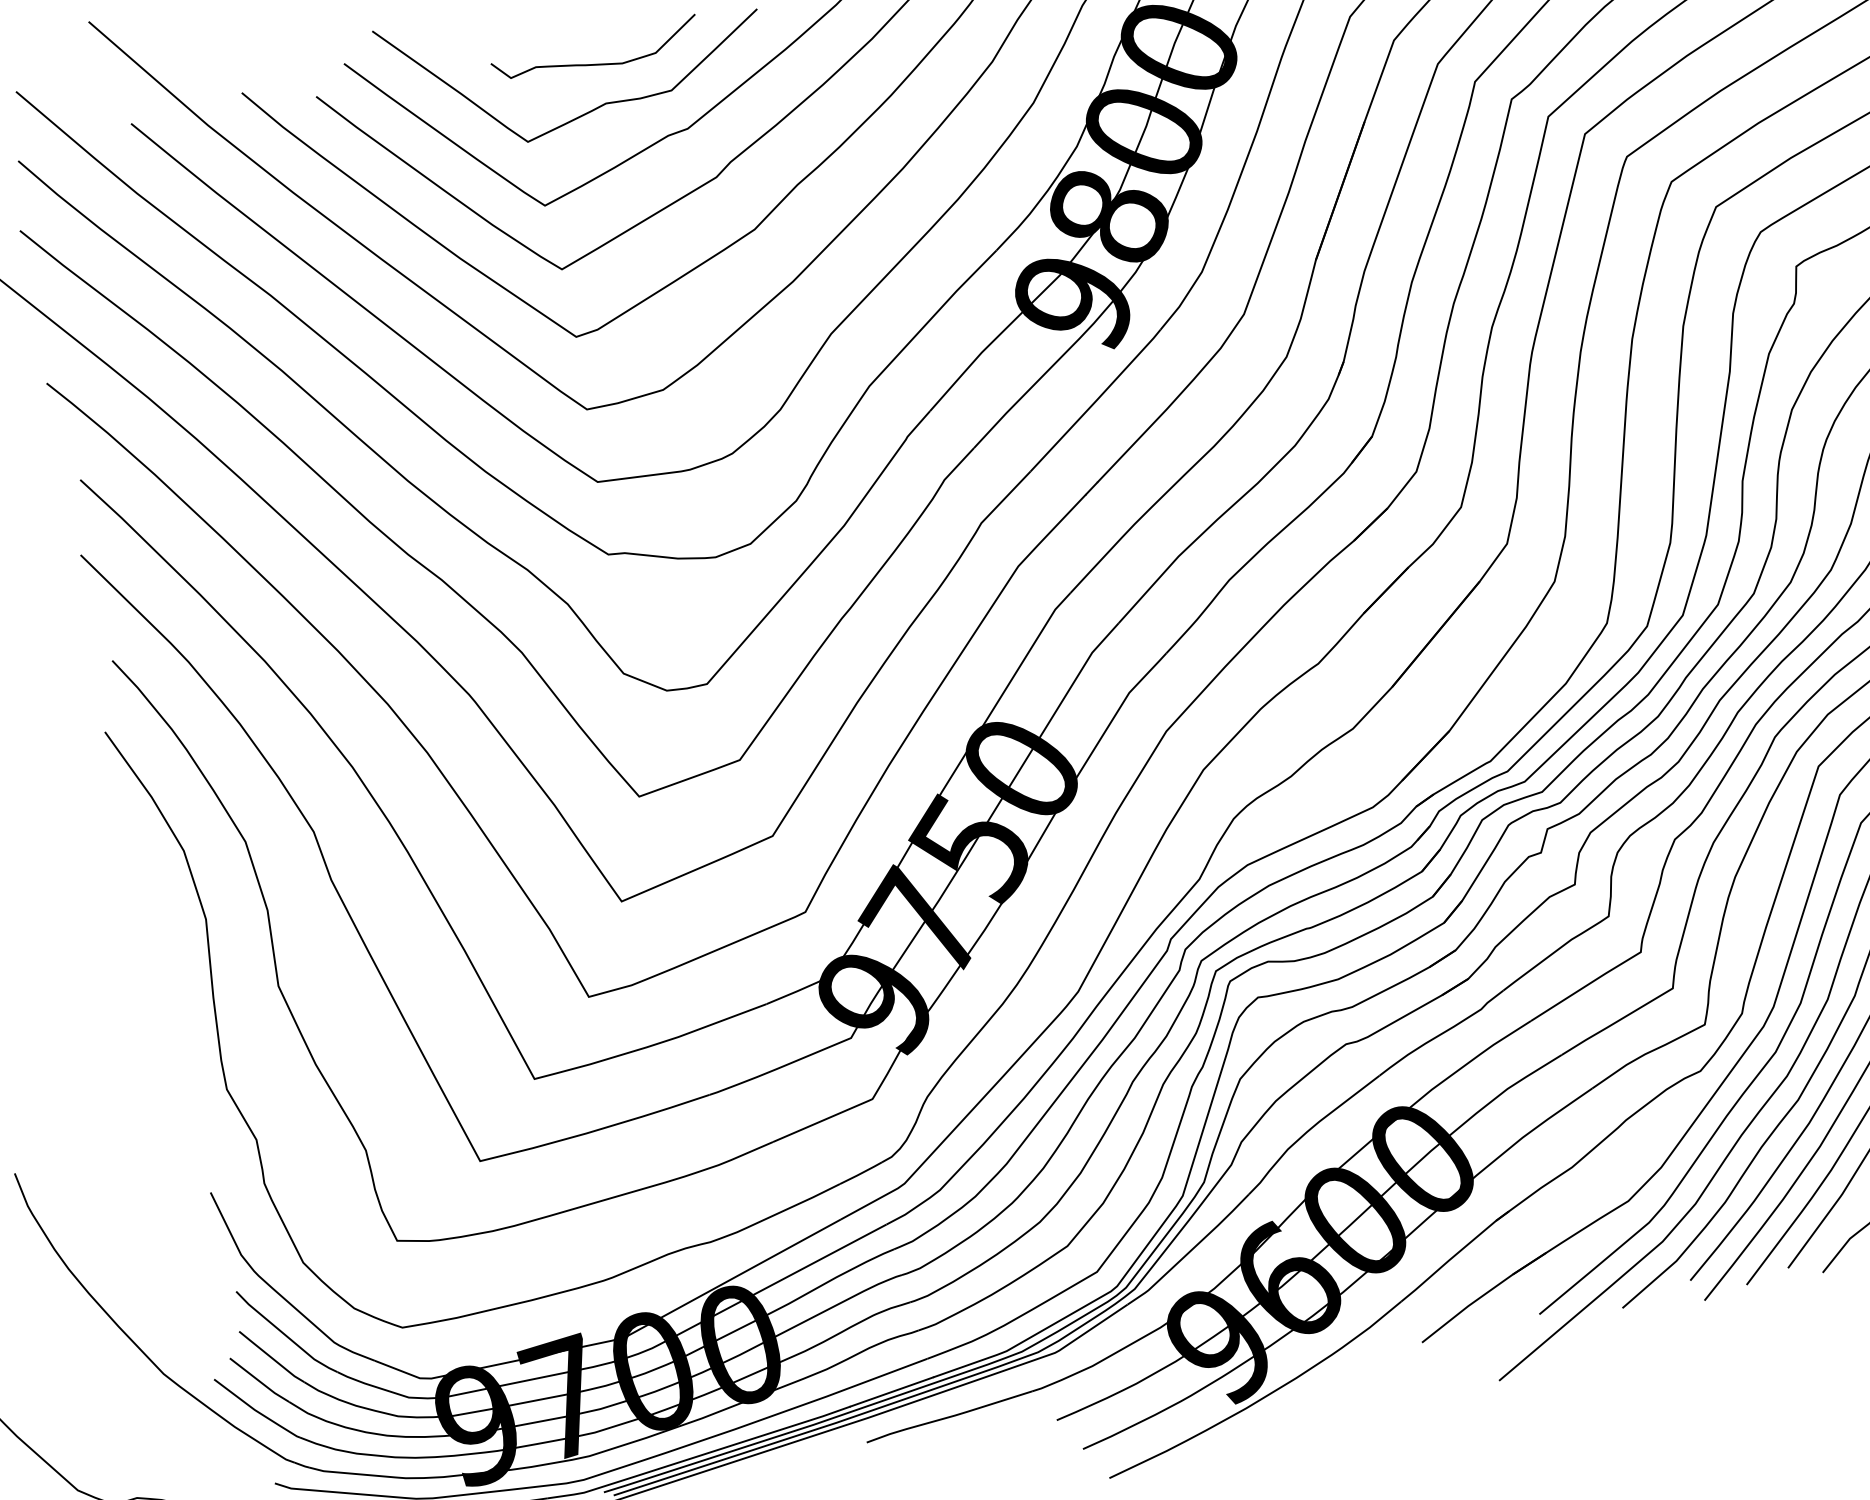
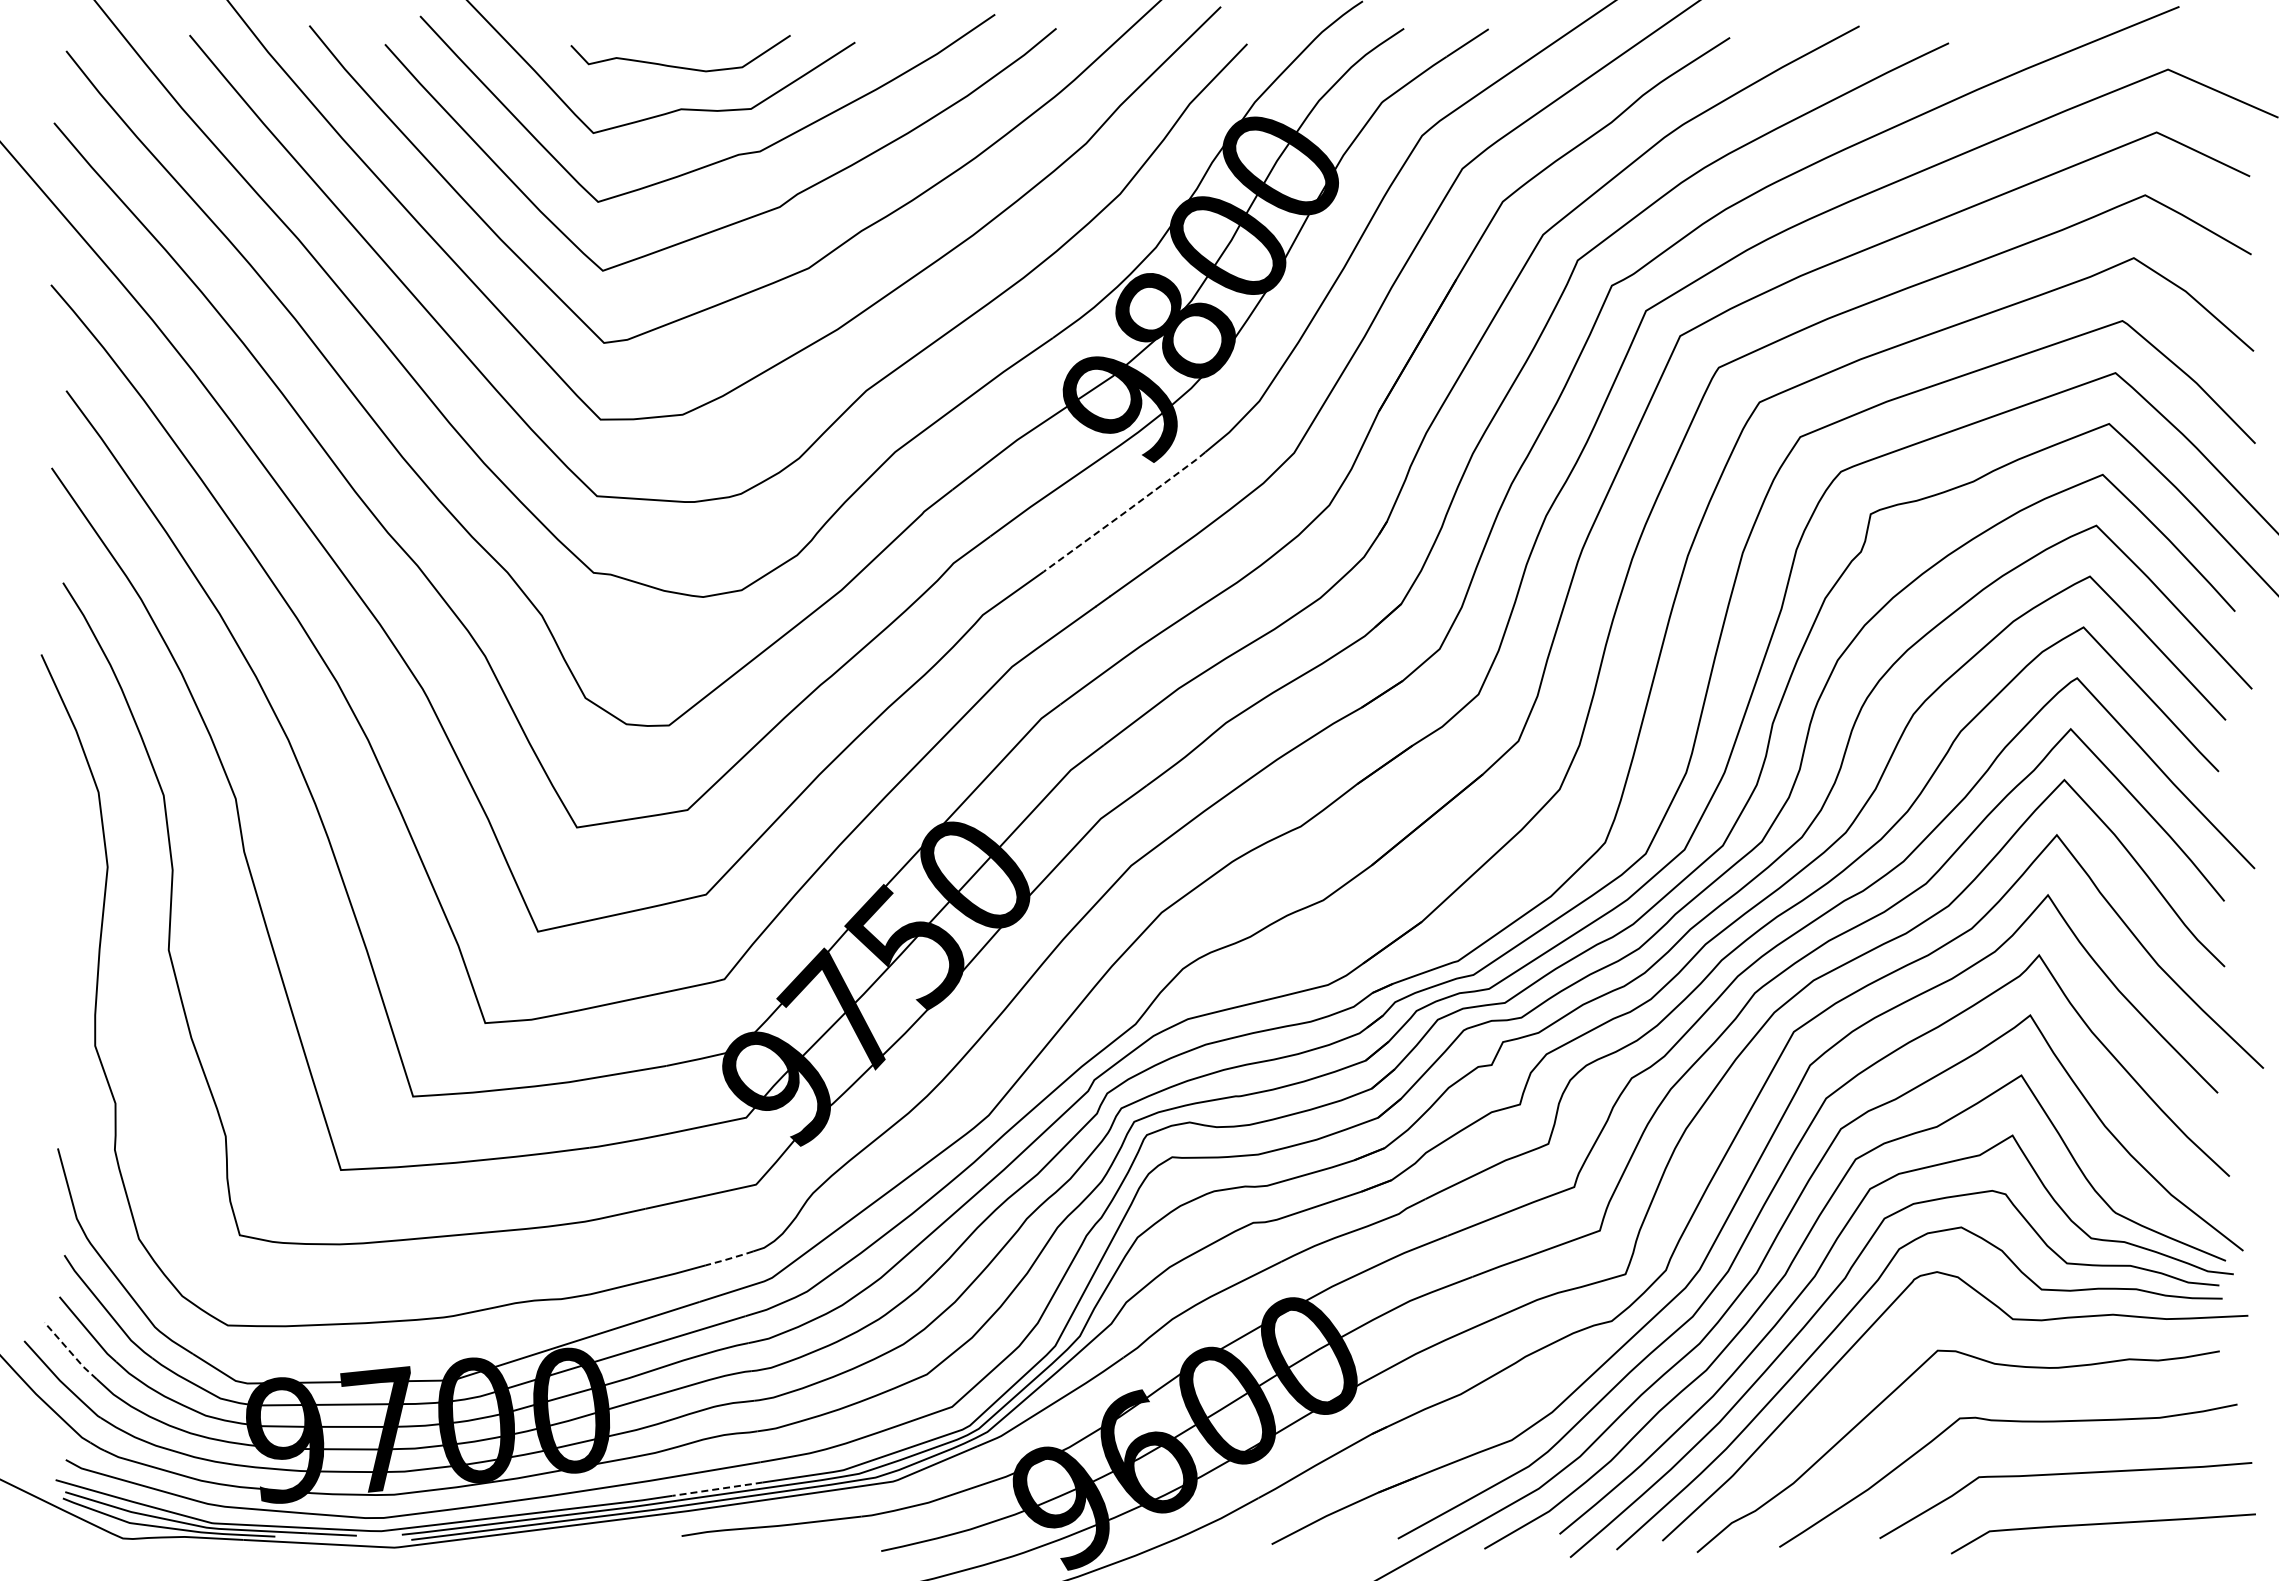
line: (1096, 399) -> (1125, 511), solid -> dashed
line: (861, 1173) -> (729, 1258), solid -> dashed
line: (259, 1380) -> (70, 1351), solid -> dashed
line: (891, 1392) -> (717, 1489), solid -> dashed

